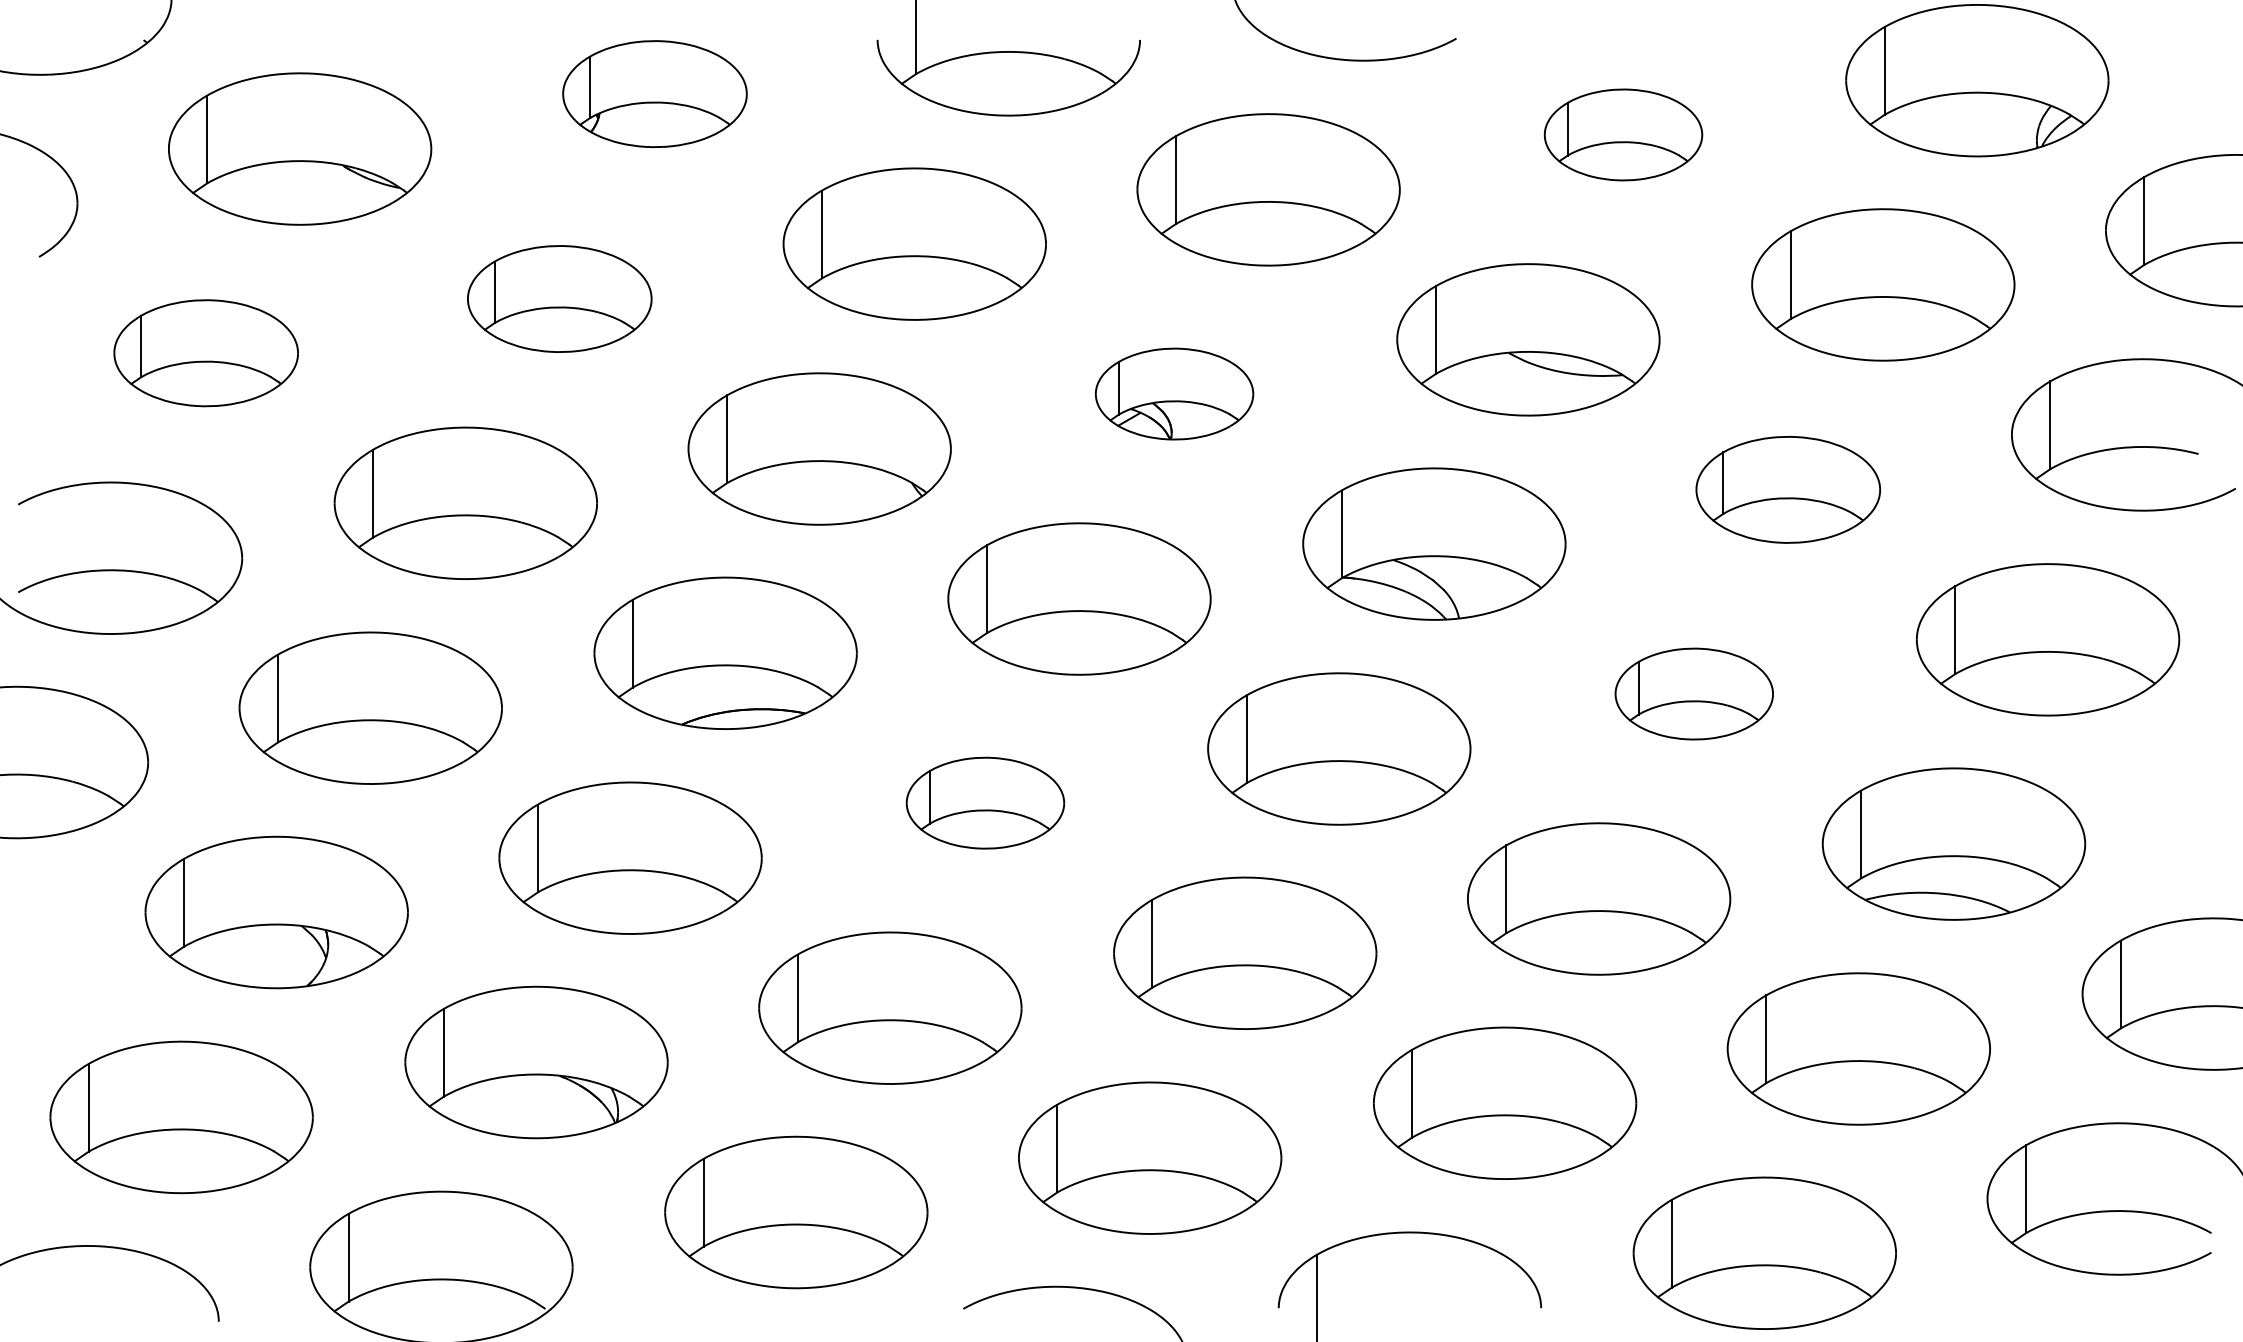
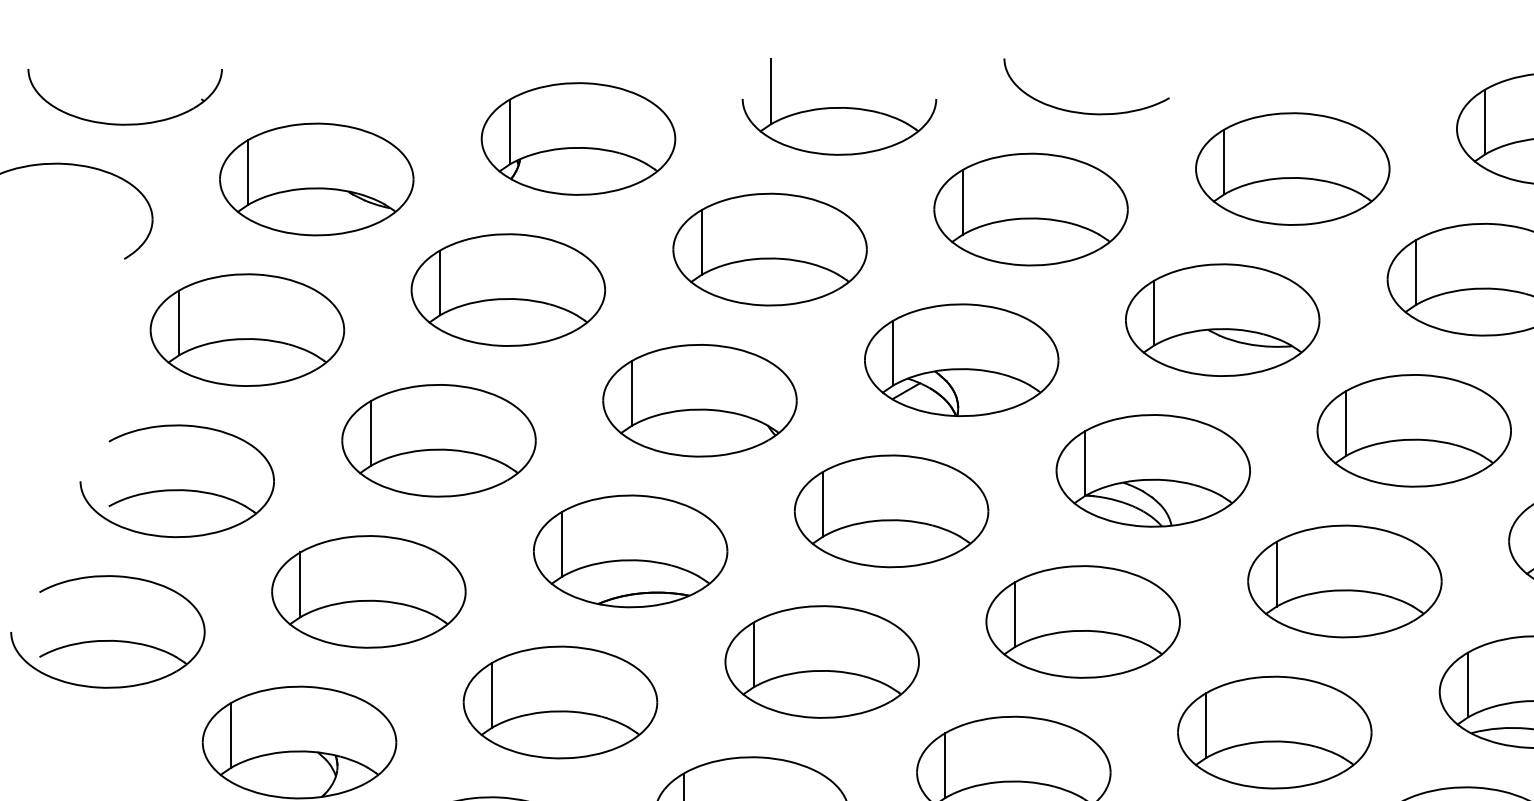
part: (654, 93) -> (578, 138), size x1.43
part: (1623, 134) -> (1292, 168), size x1.67
part: (559, 298) -> (508, 289), size x1.43
part: (206, 352) -> (247, 329), size x1.43
part: (1174, 393) -> (961, 359), size x1.67
part: (1788, 489) -> (1414, 430), size x1.43
part: (1694, 693) -> (1345, 581), size x1.67
part: (985, 802) -> (822, 661), size x1.67

